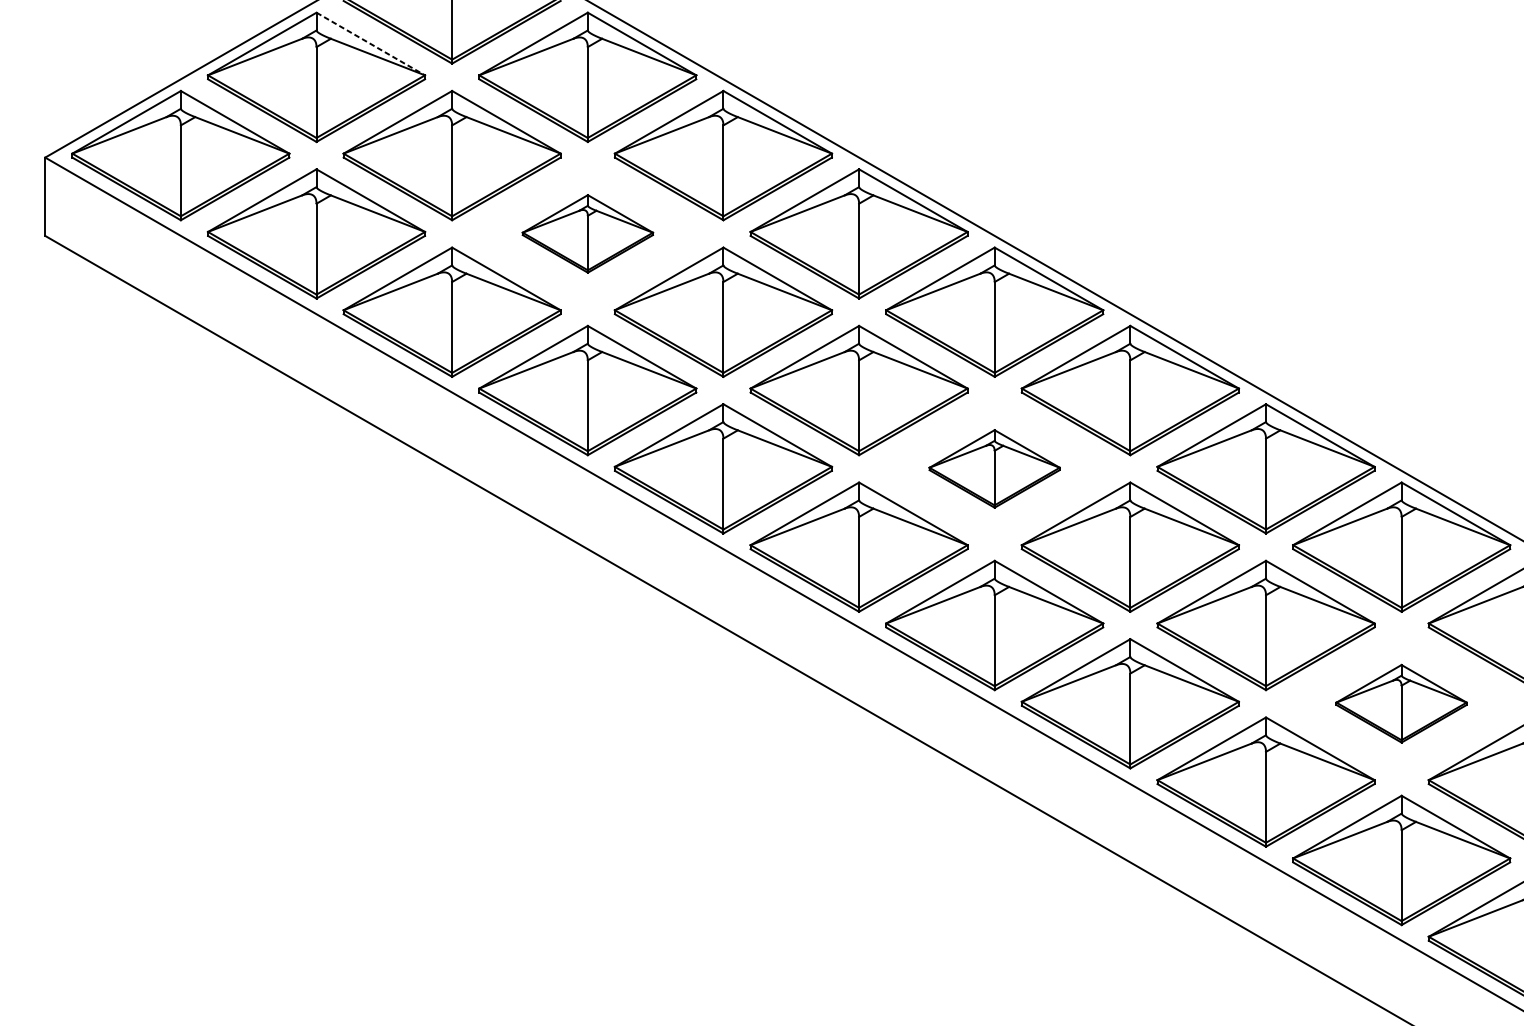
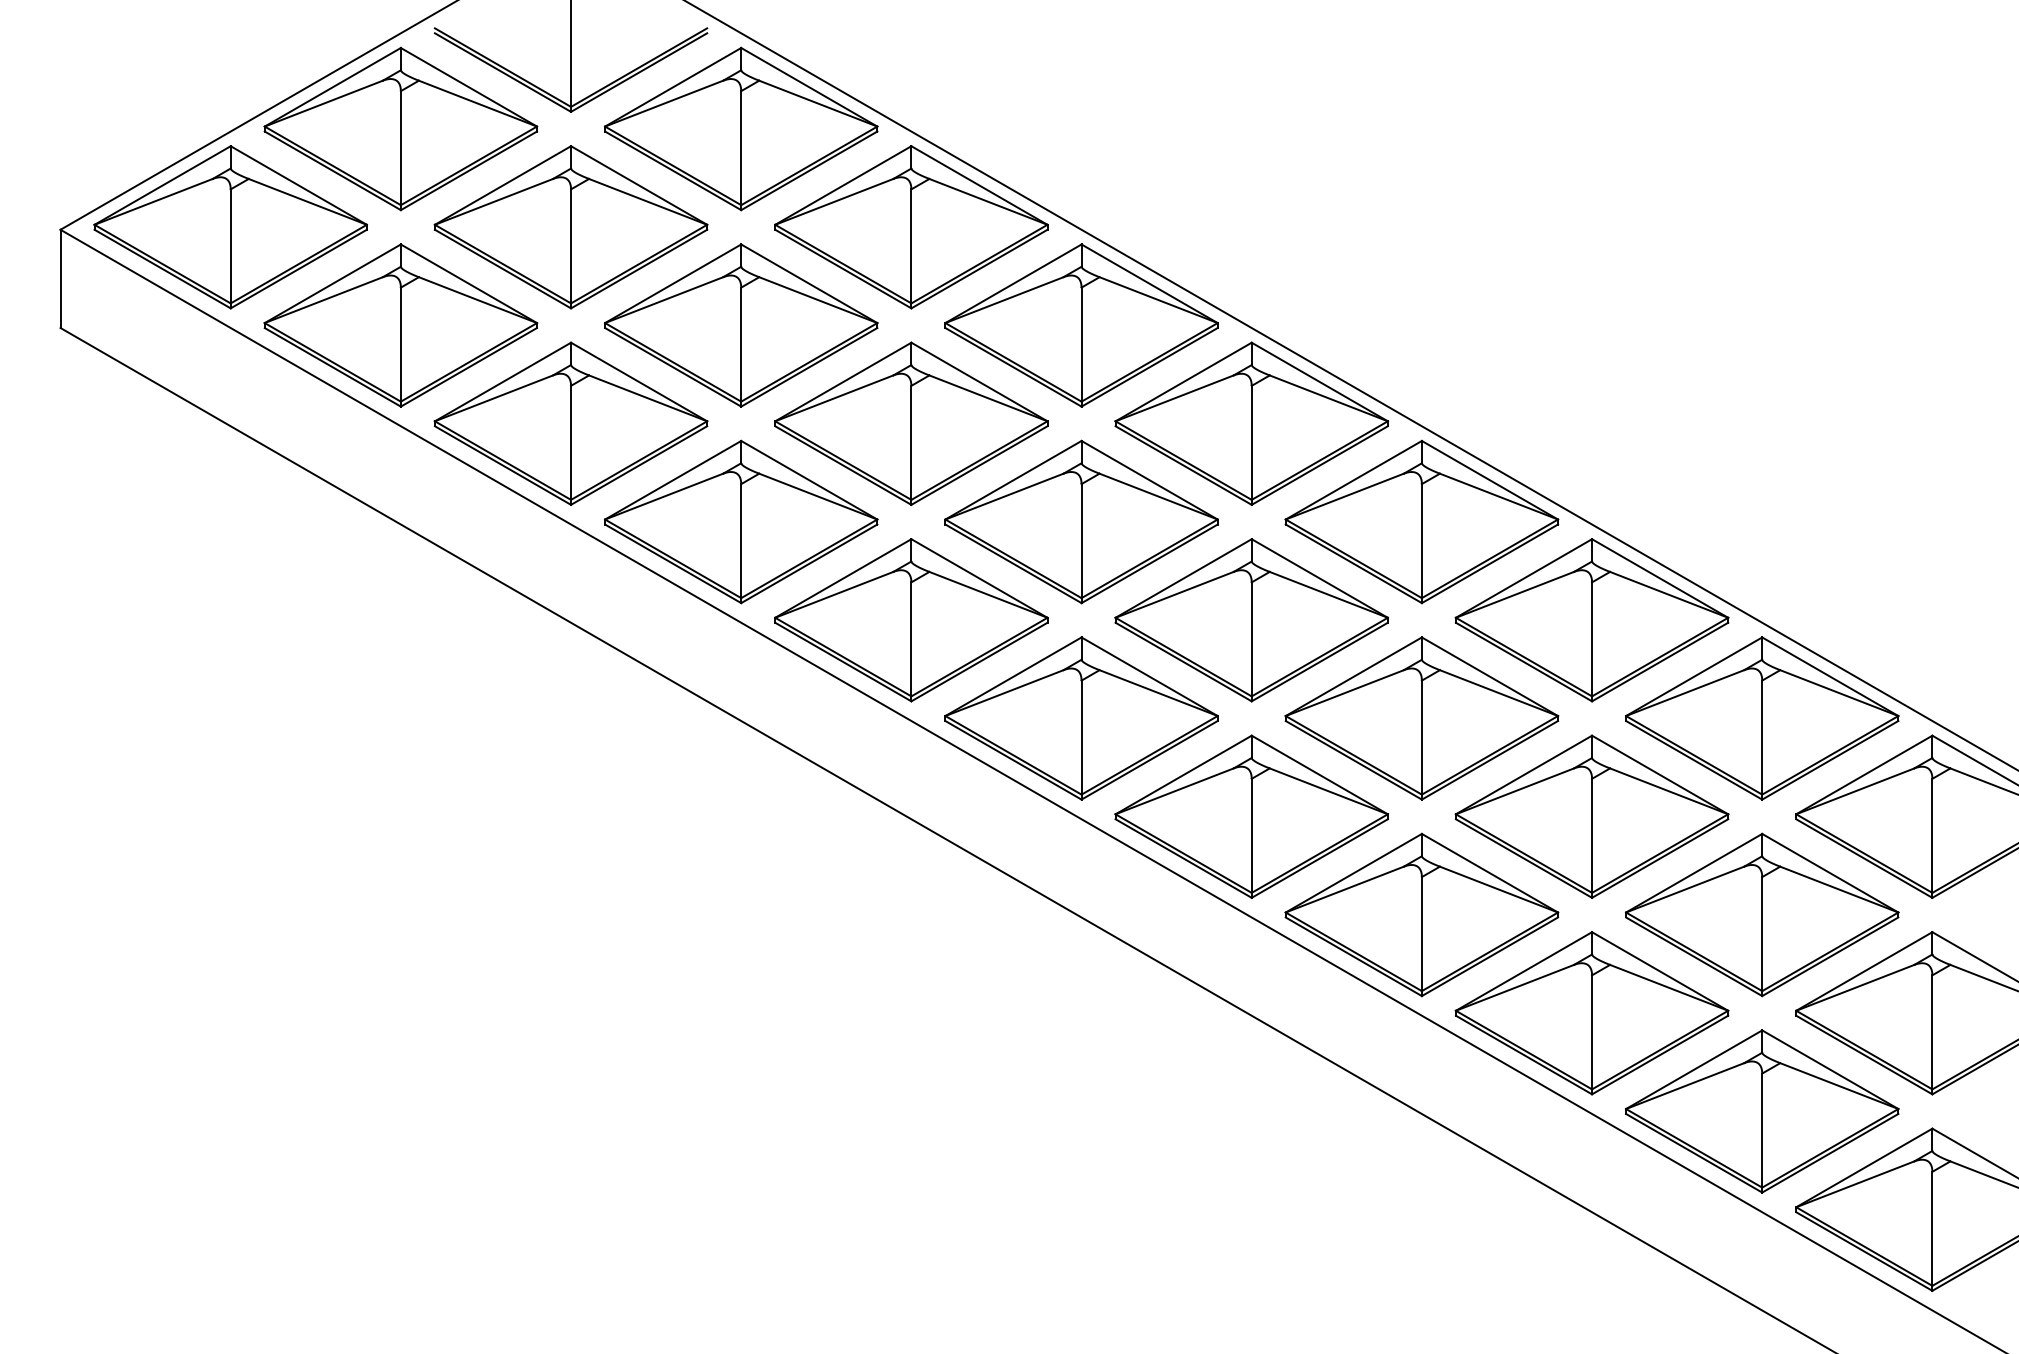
line: (370, 44) -> (468, 87), dashed -> solid
part: (588, 233) -> (741, 325), size x1.67
part: (994, 469) -> (1251, 620), size x1.67
part: (1401, 703) -> (1761, 914), size x1.67

